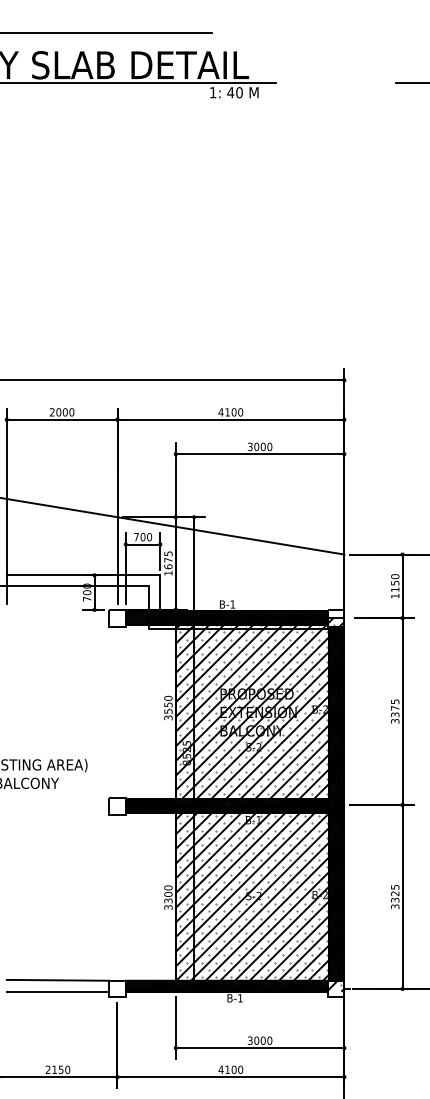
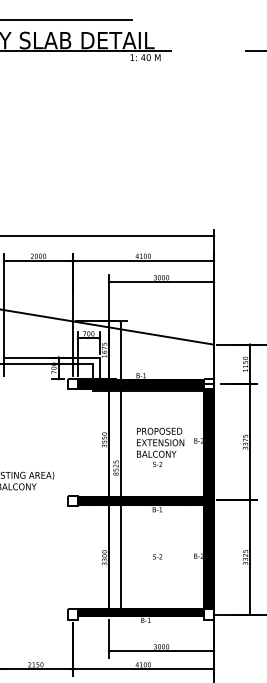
hatch: (260, 805) -> (161, 500), removed
line: (57, 979) -> (35, 608), removed
line: (57, 992) -> (35, 616), removed

